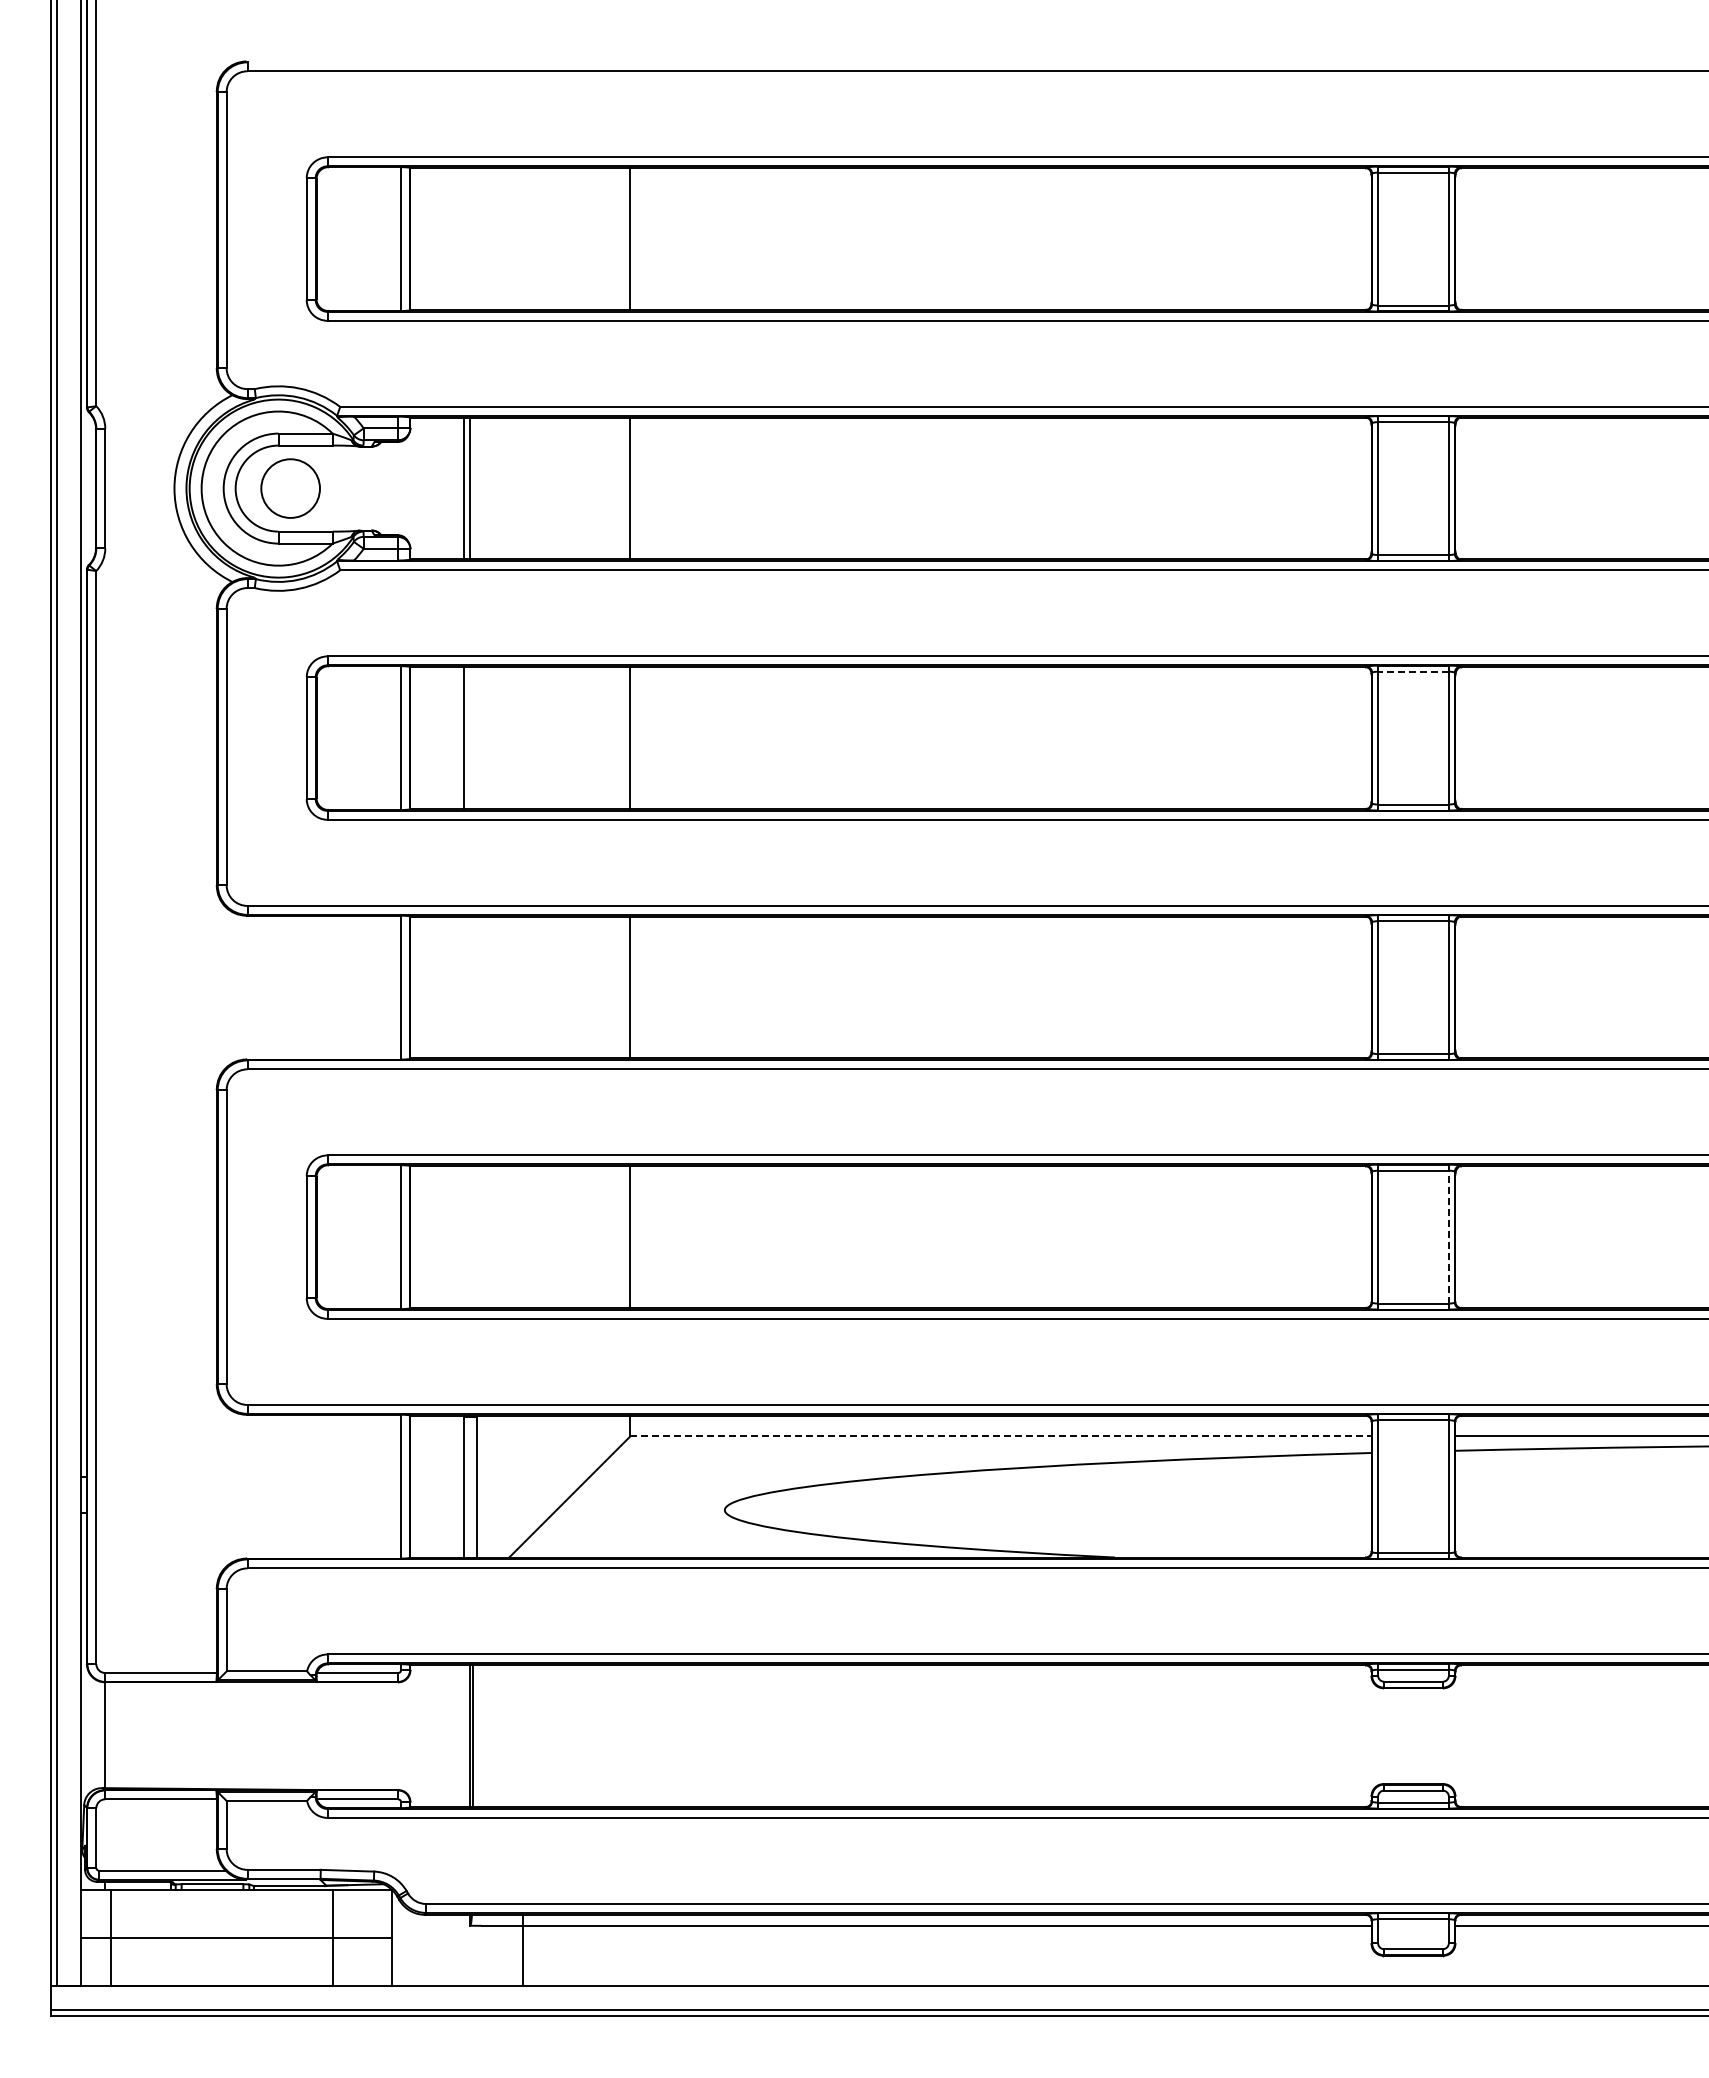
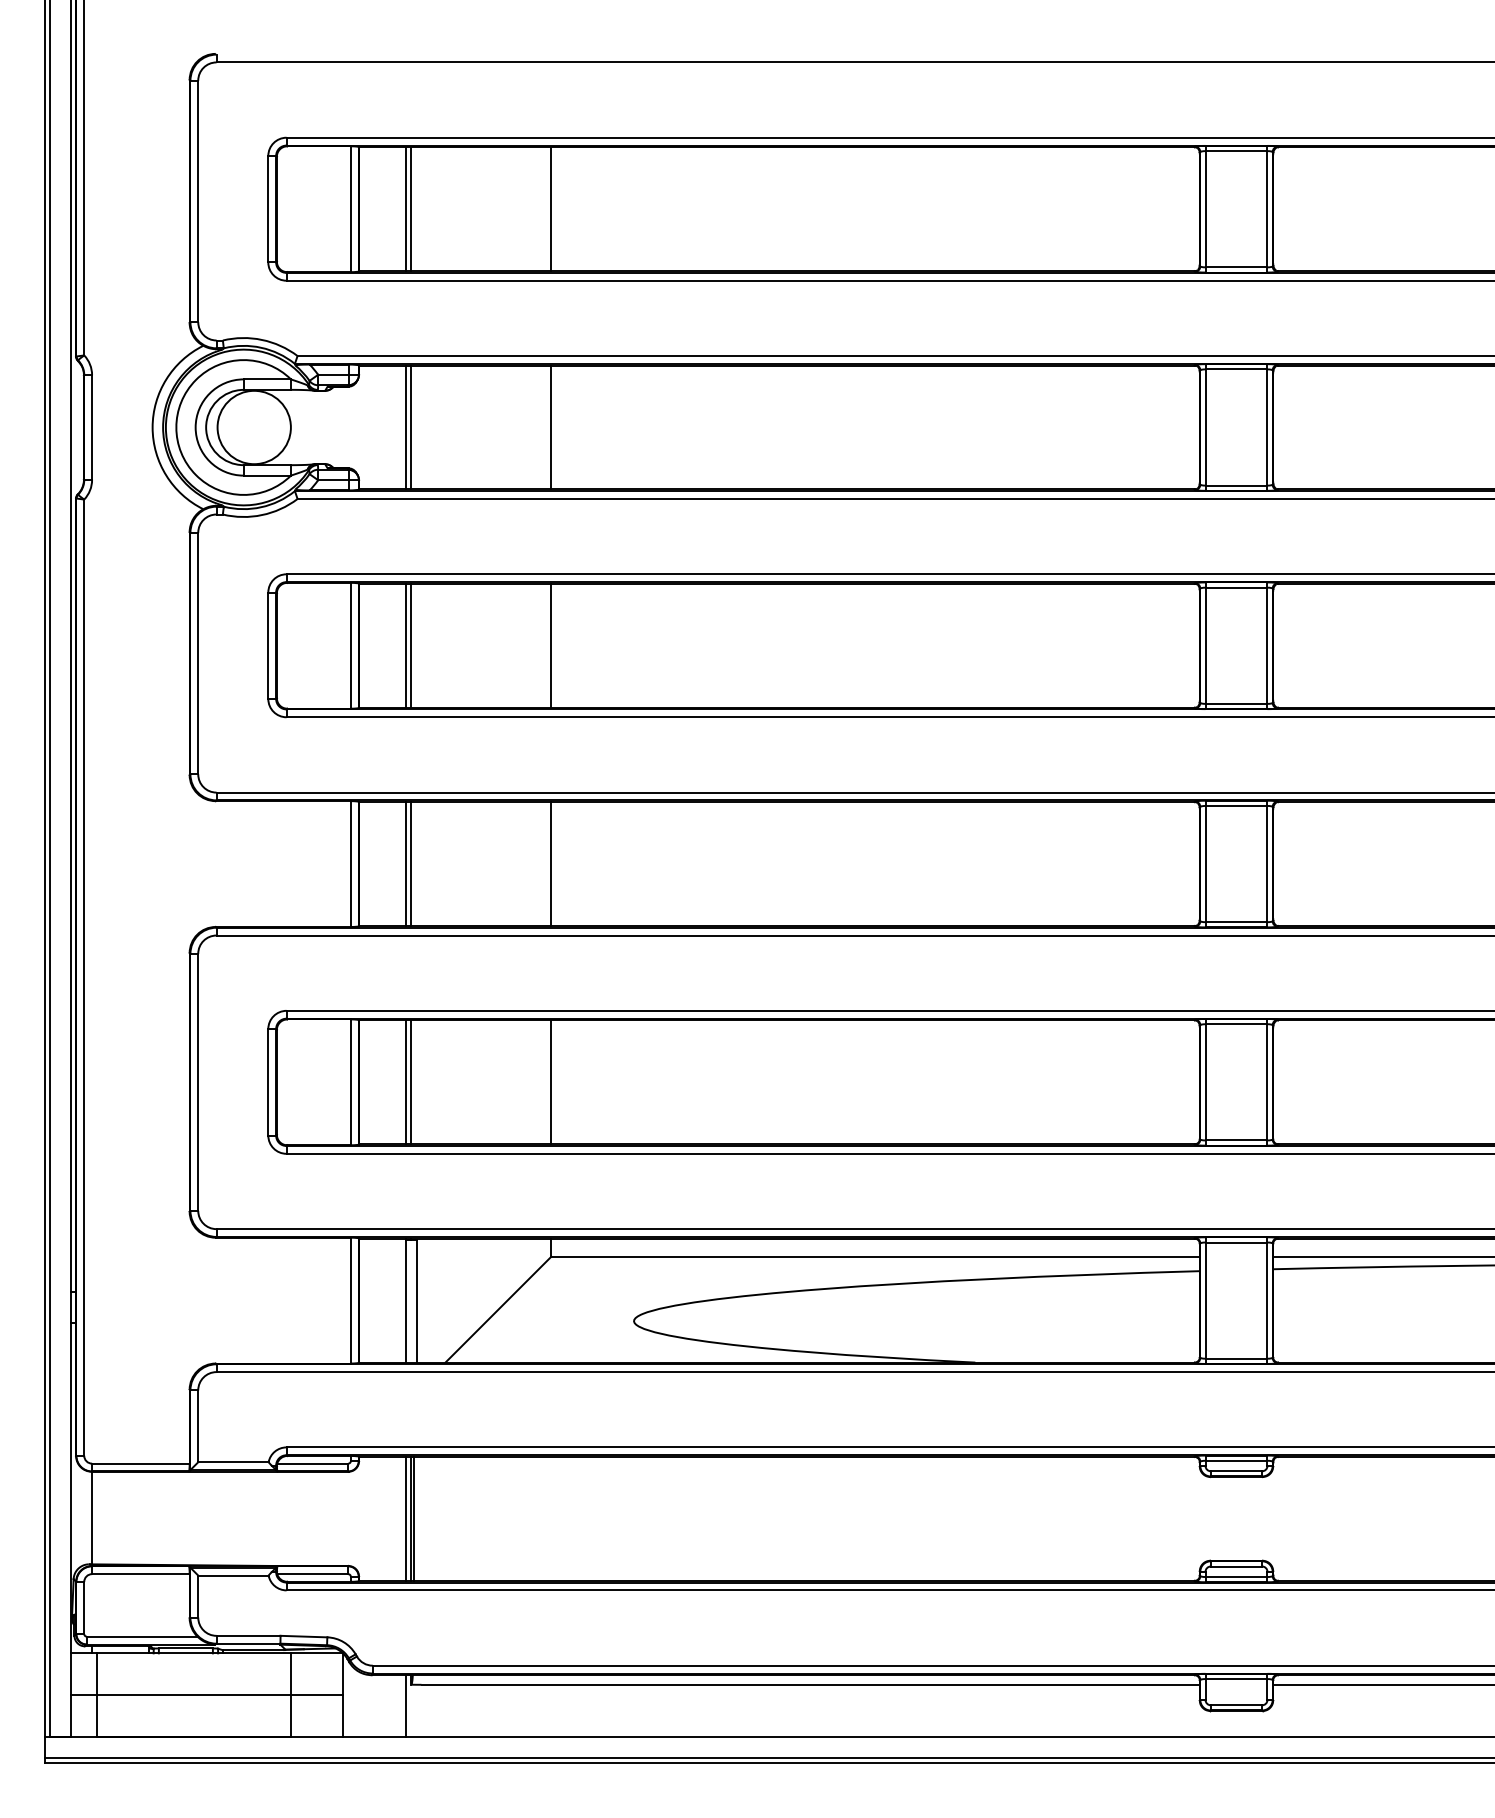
line: (464, 238) -> (406, 208), added
line: (470, 238) -> (411, 208), added
circle: (290, 488) -> (254, 427), size x1.43
line: (1412, 671) -> (1235, 587), dashed -> solid
line: (470, 737) -> (411, 645), added
line: (464, 987) -> (406, 863), added
line: (470, 987) -> (411, 863), added
line: (1448, 1236) -> (1267, 1081), dashed -> solid
line: (464, 1237) -> (406, 1082), added
line: (470, 1237) -> (411, 1082), added
line: (1000, 1436) -> (875, 1256), dashed -> solid
line: (464, 1736) -> (406, 1519), added
line: (523, 1949) -> (406, 1705), moved

